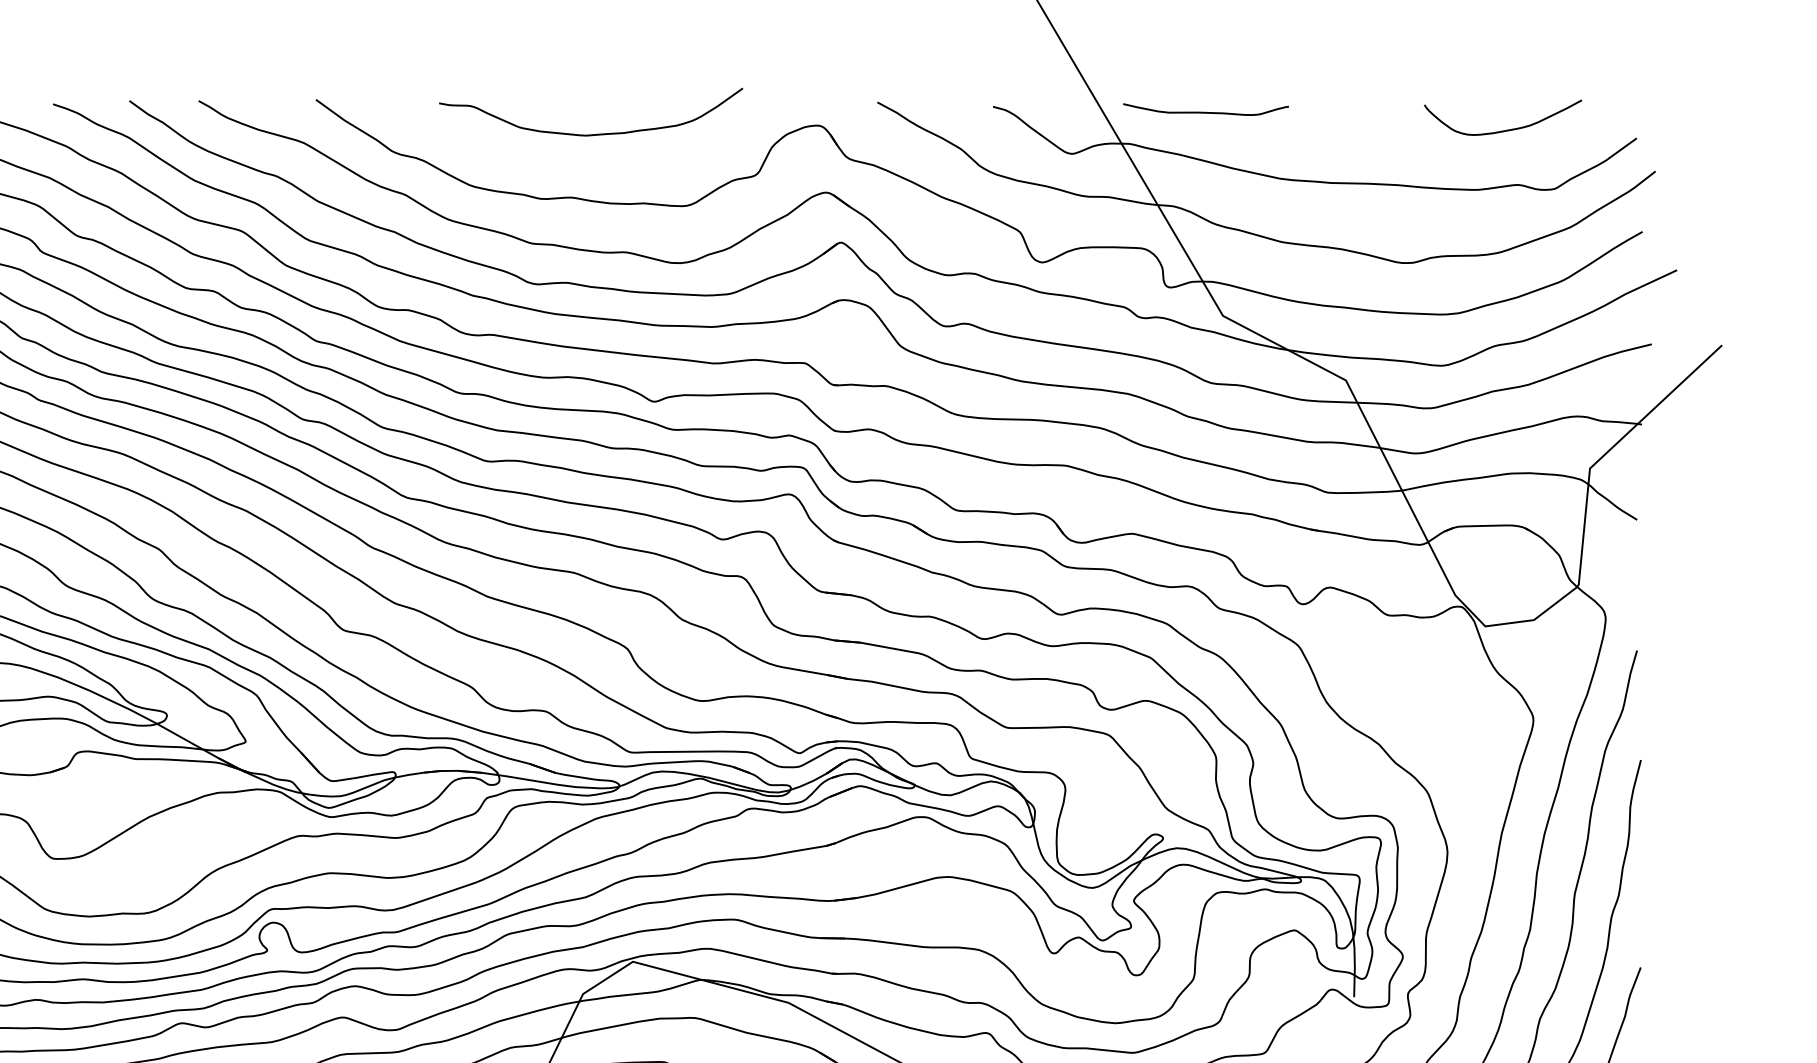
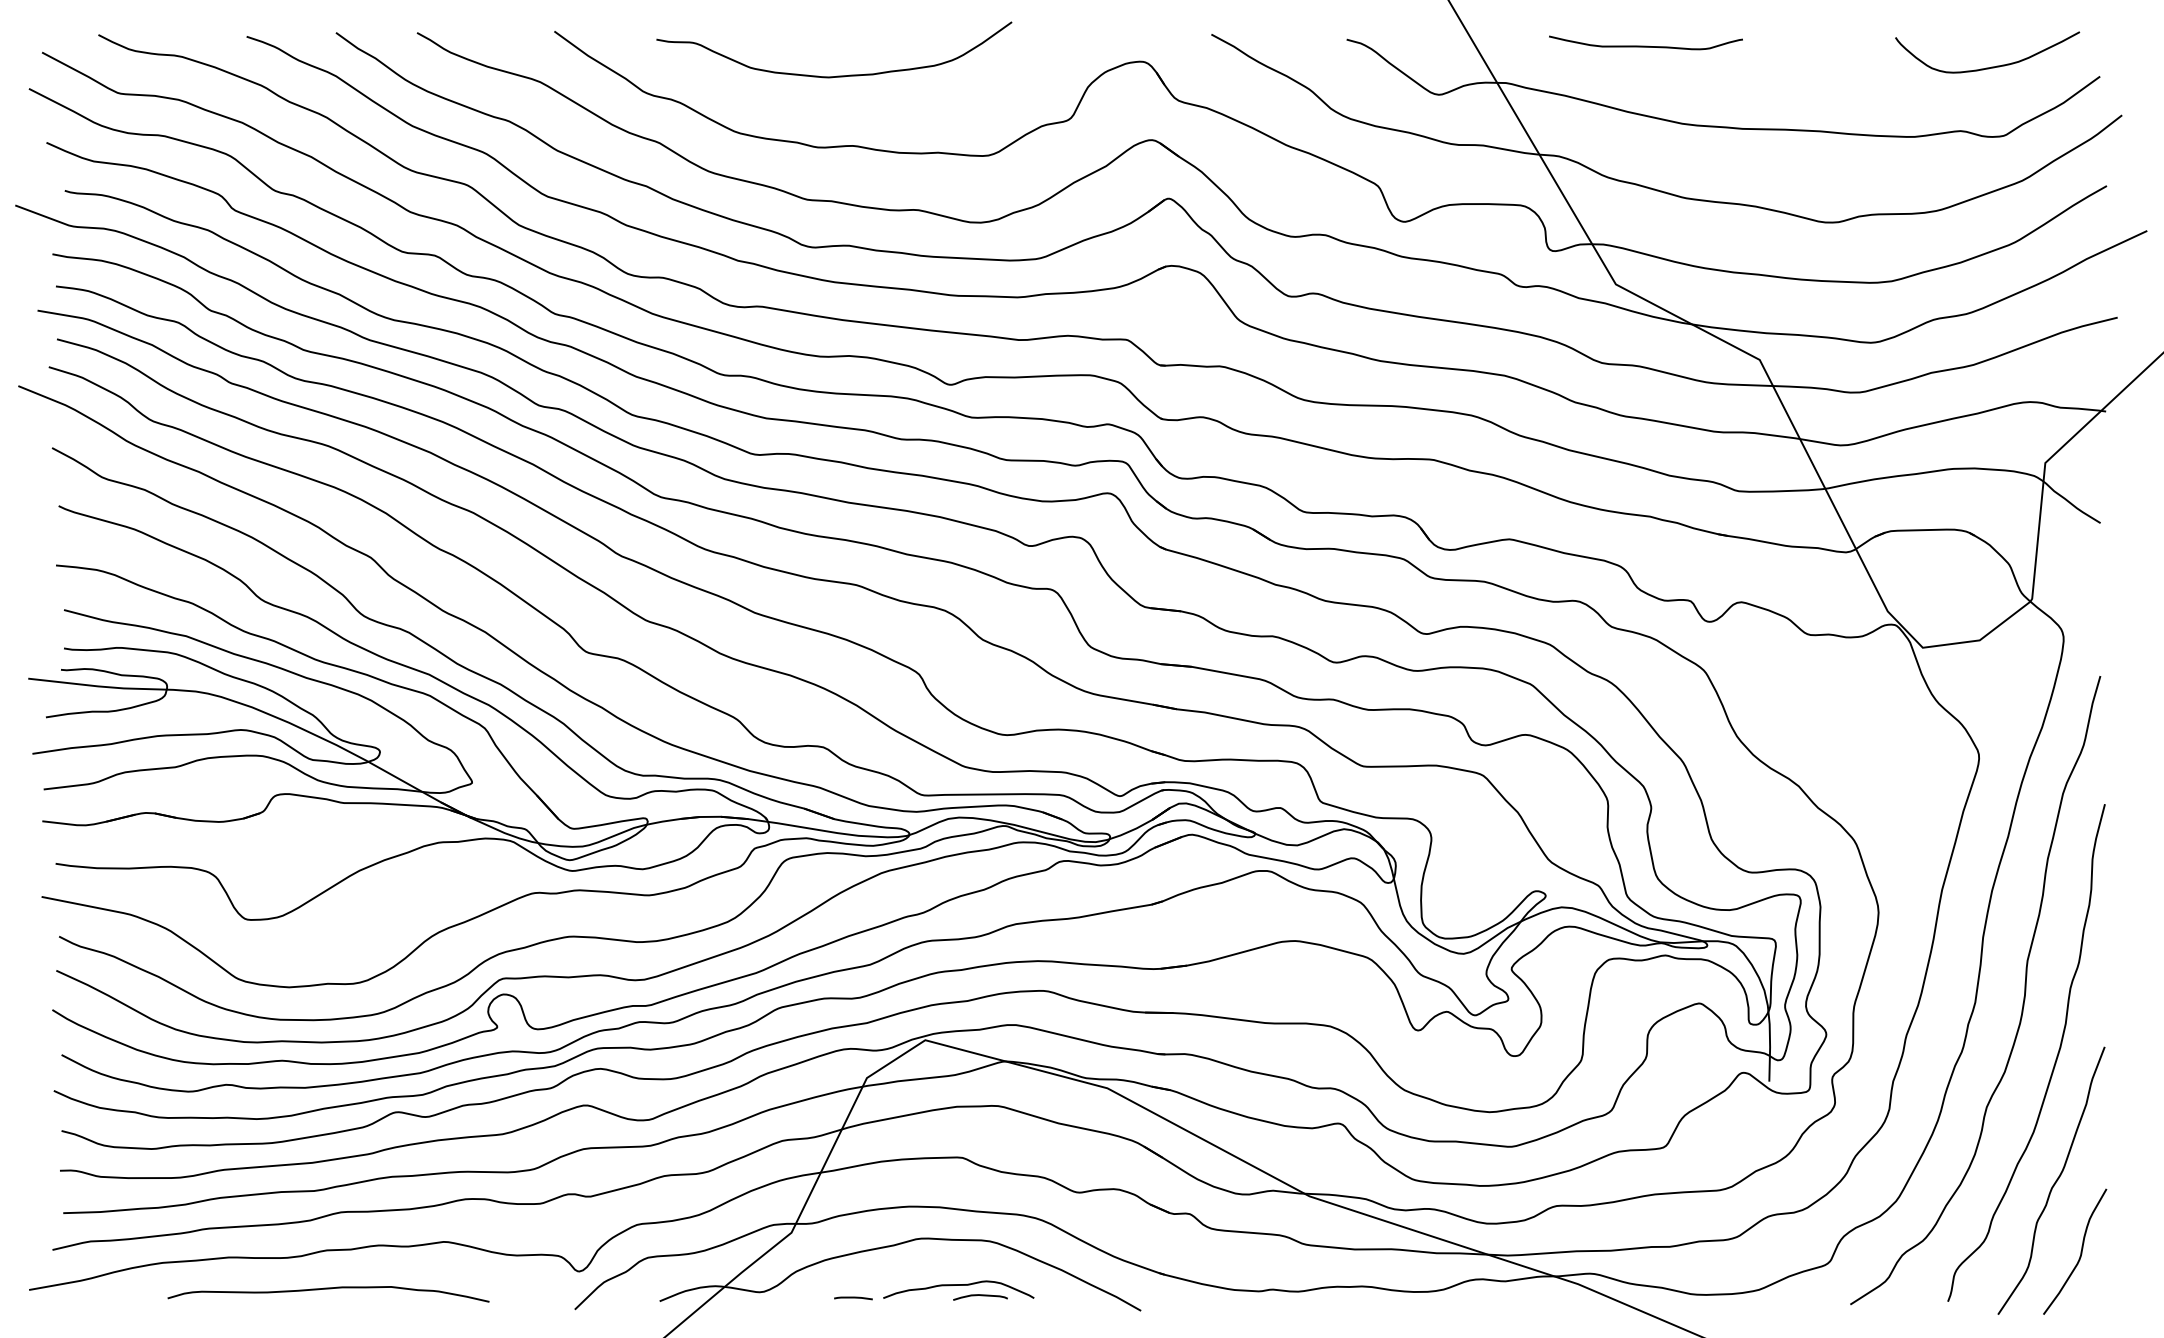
curve: (1205, 111) -> (1645, 45), moved
curve: (1506, 129) -> (1991, 66), moved
curve: (593, 133) -> (837, 75), moved

